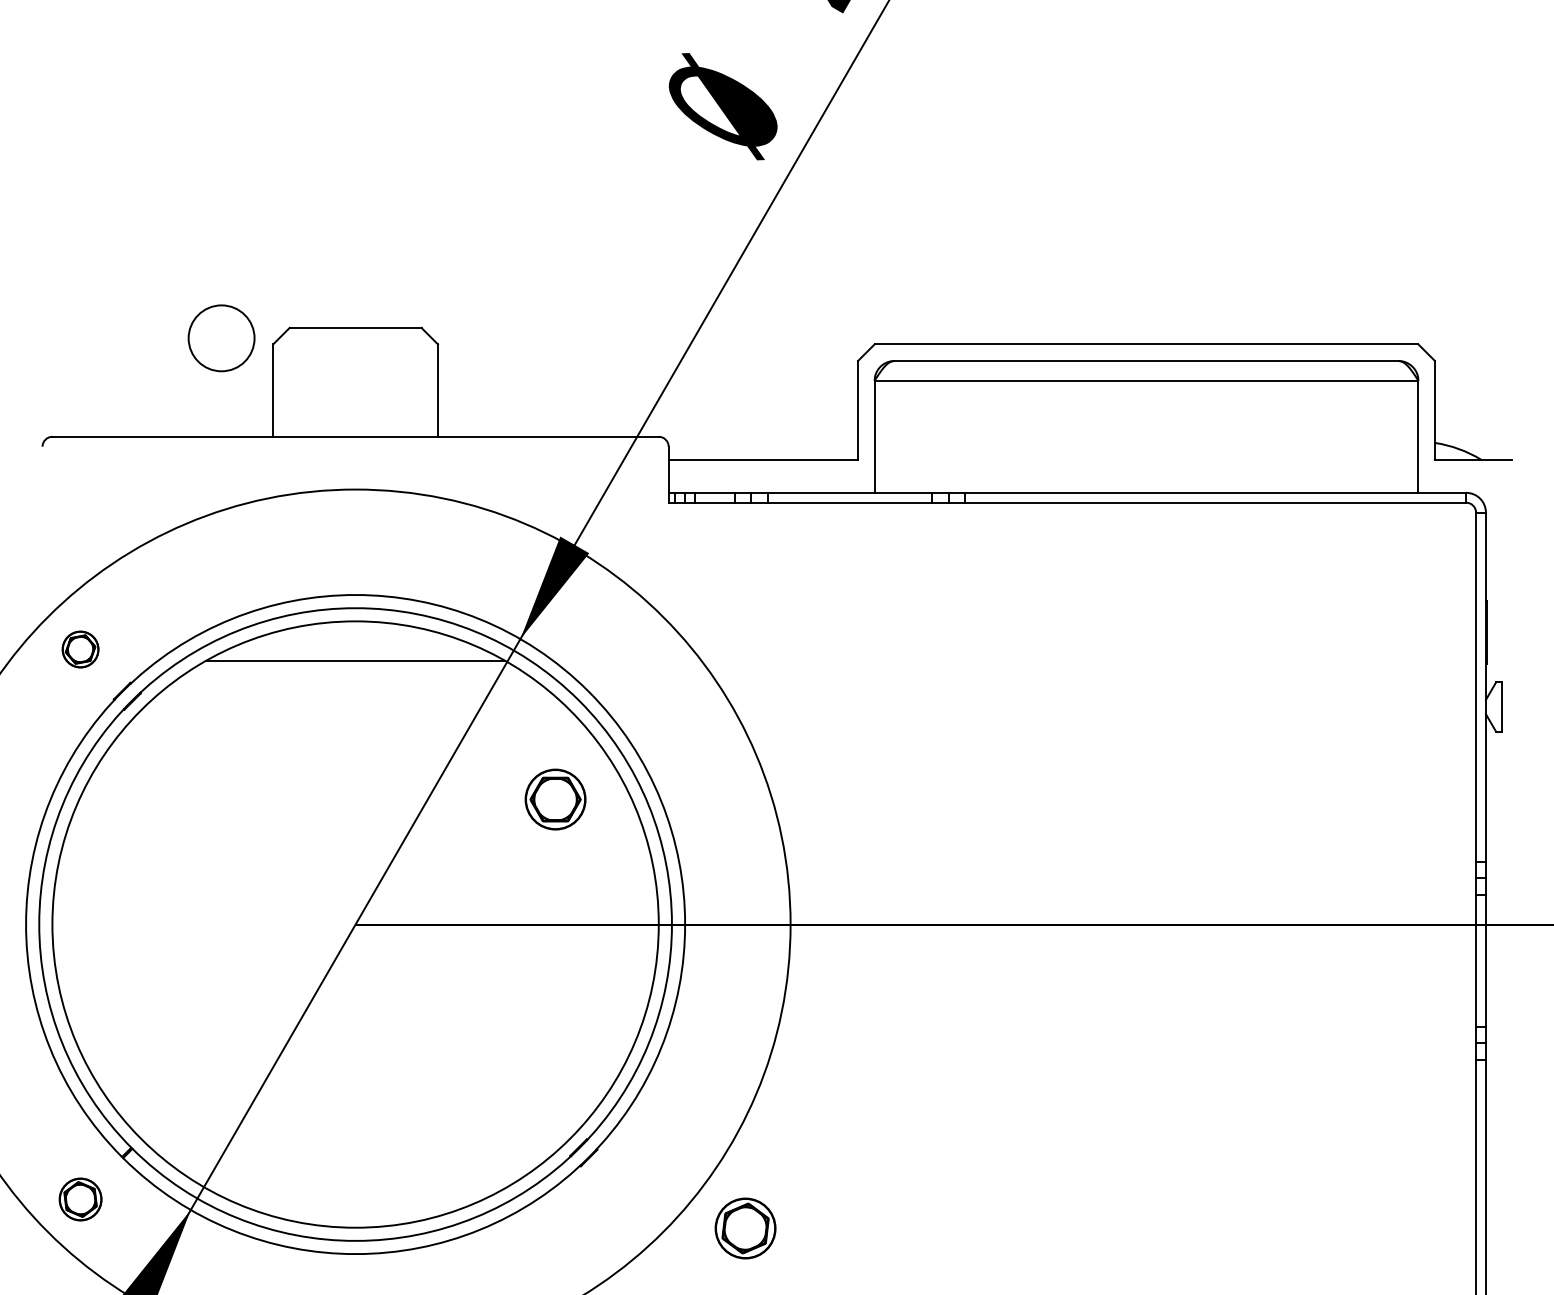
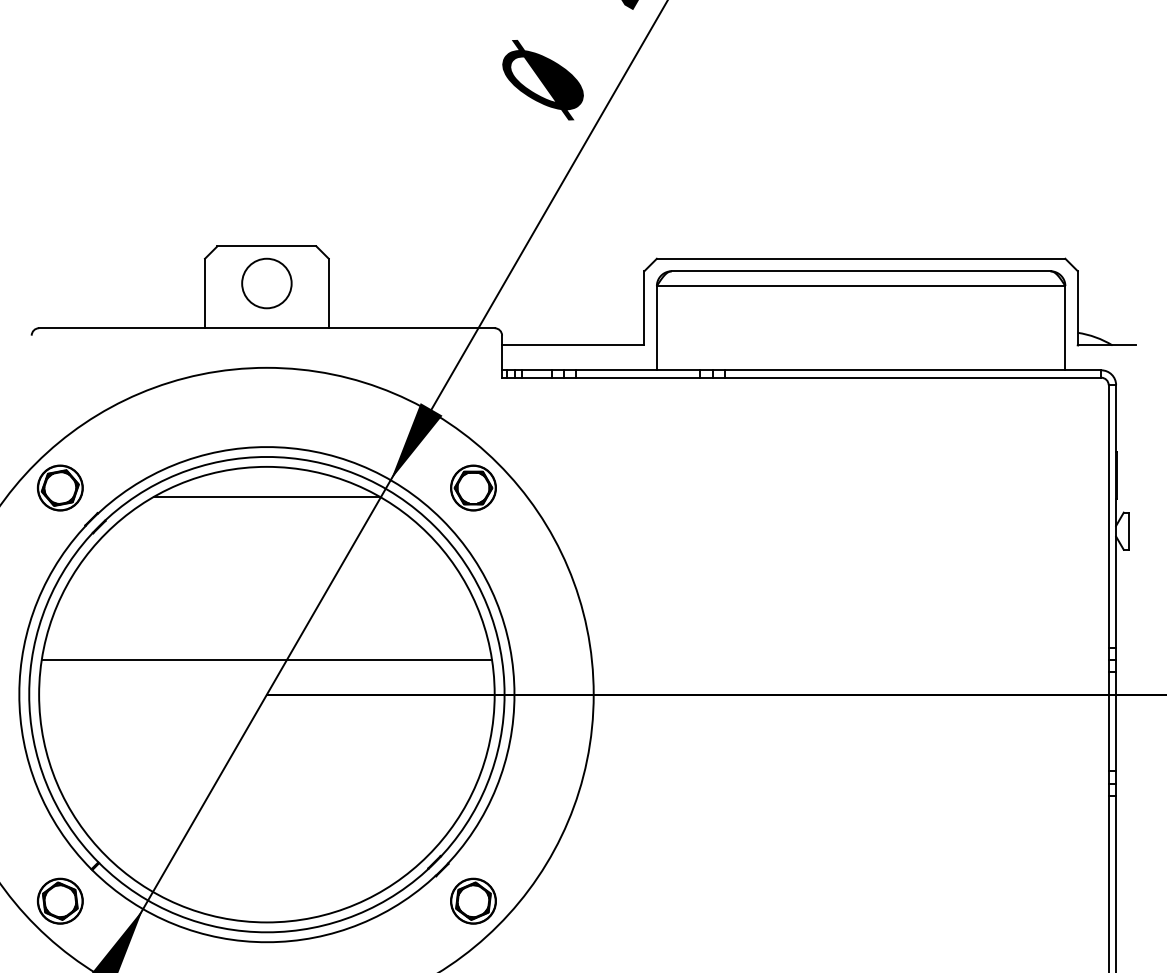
circle: (221, 338) -> (266, 283), moved
part: (80, 649) -> (60, 488), size x1.67
part: (555, 799) -> (473, 488), moved
line: (355, 878) -> (266, 660), added
part: (80, 1199) -> (60, 901), size x1.43
part: (745, 1228) -> (473, 901), moved

